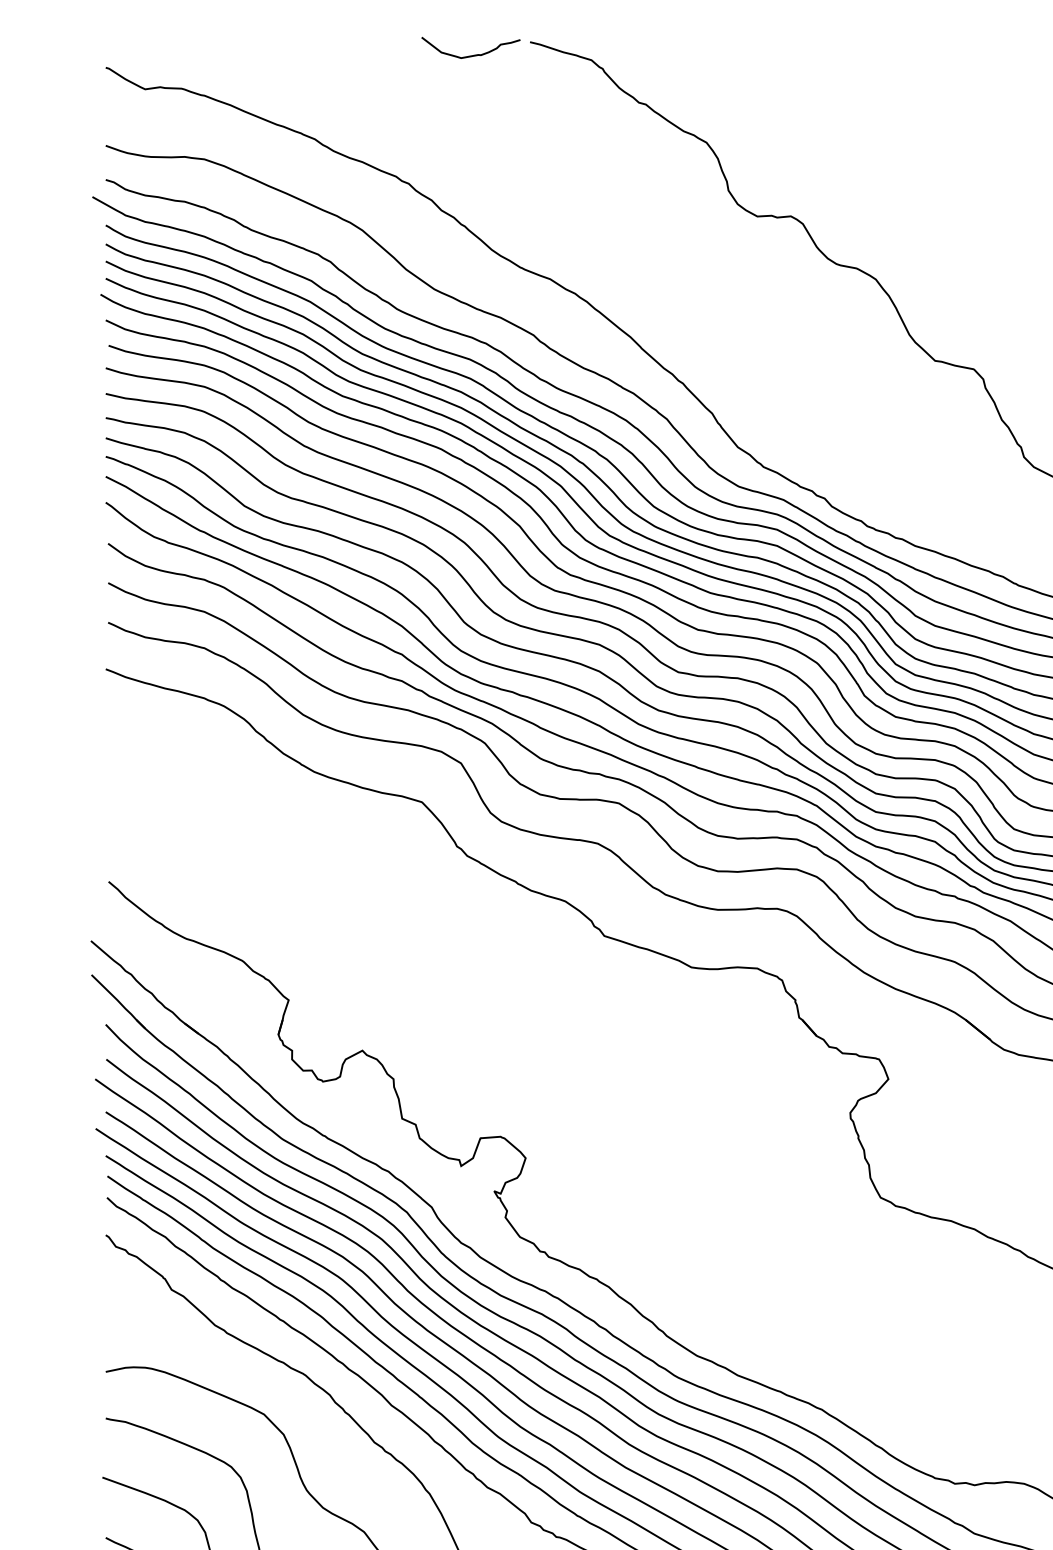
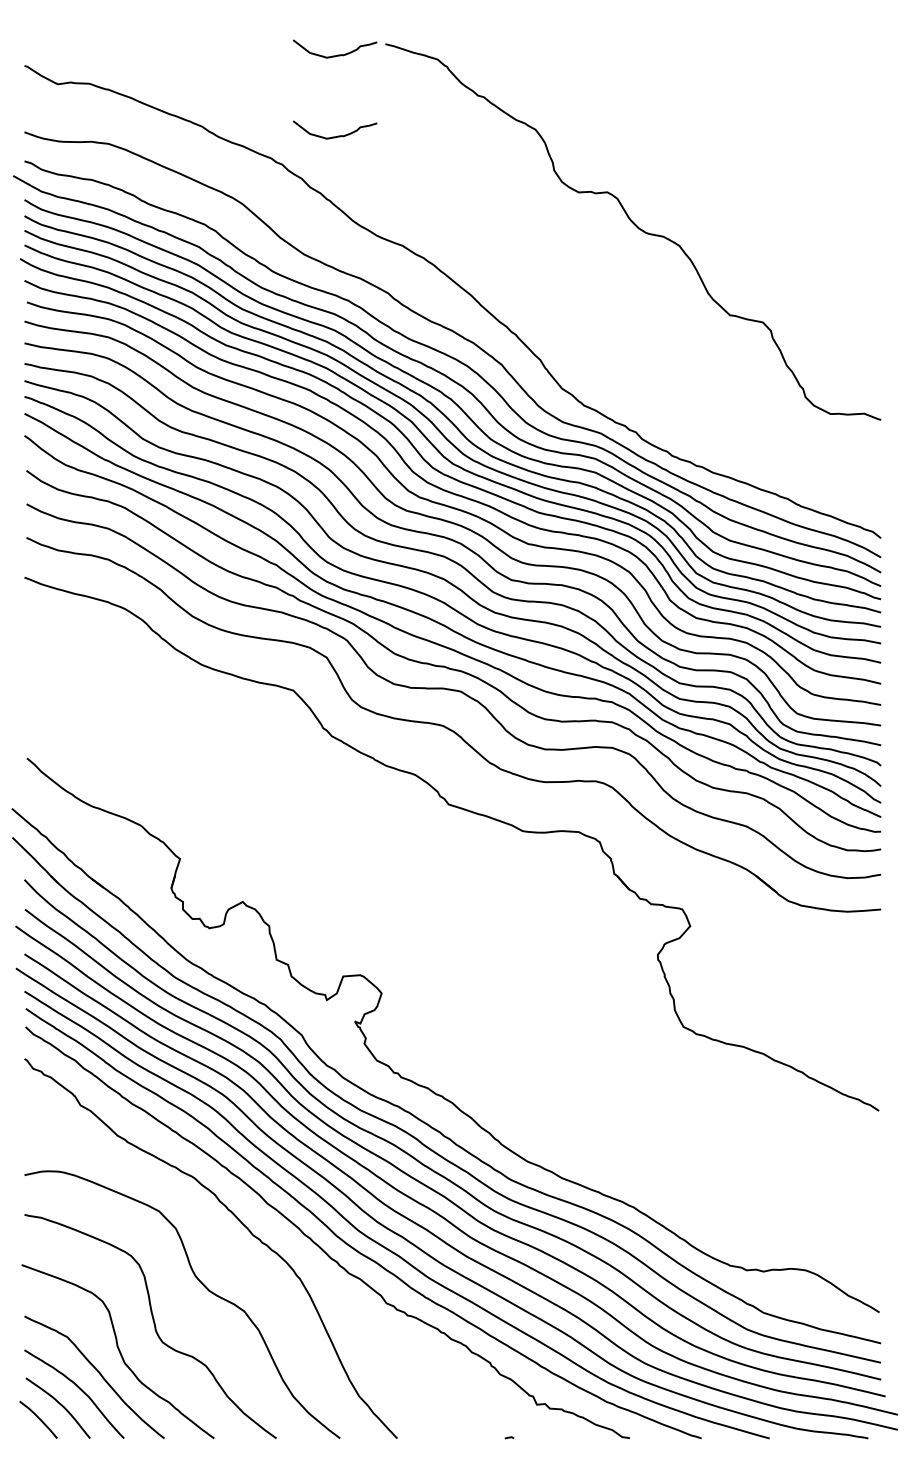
curve: (473, 149) -> (337, 135), added

